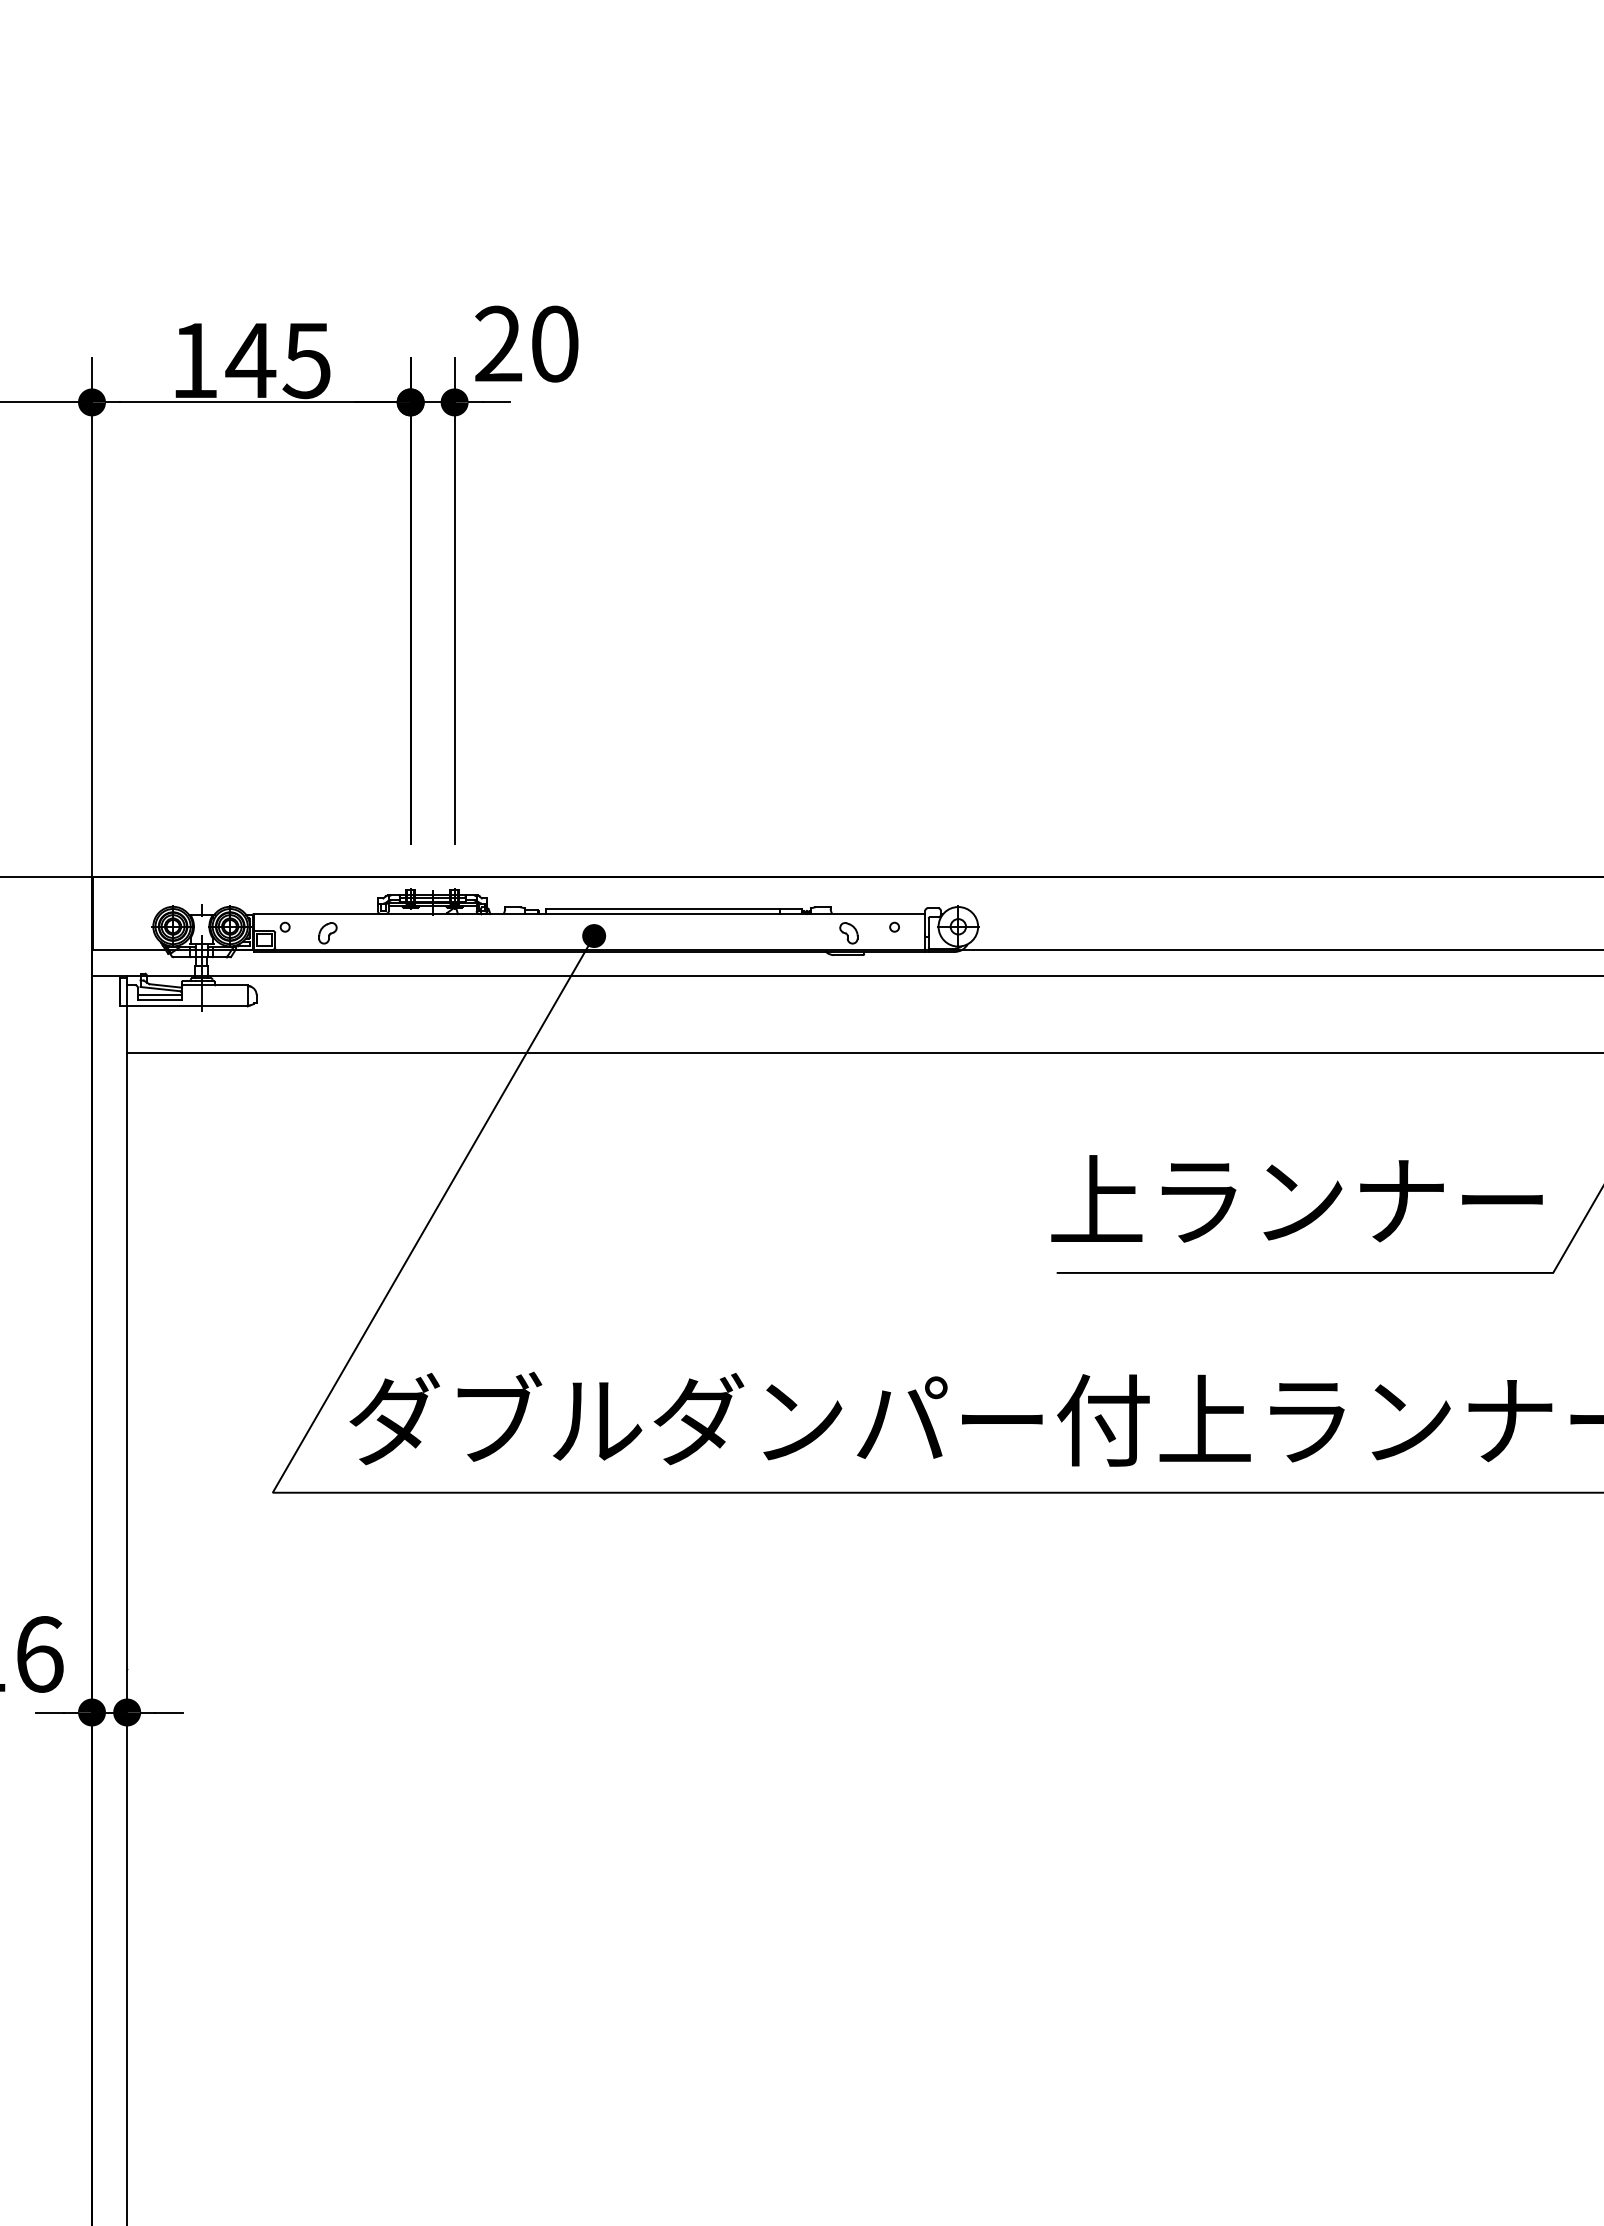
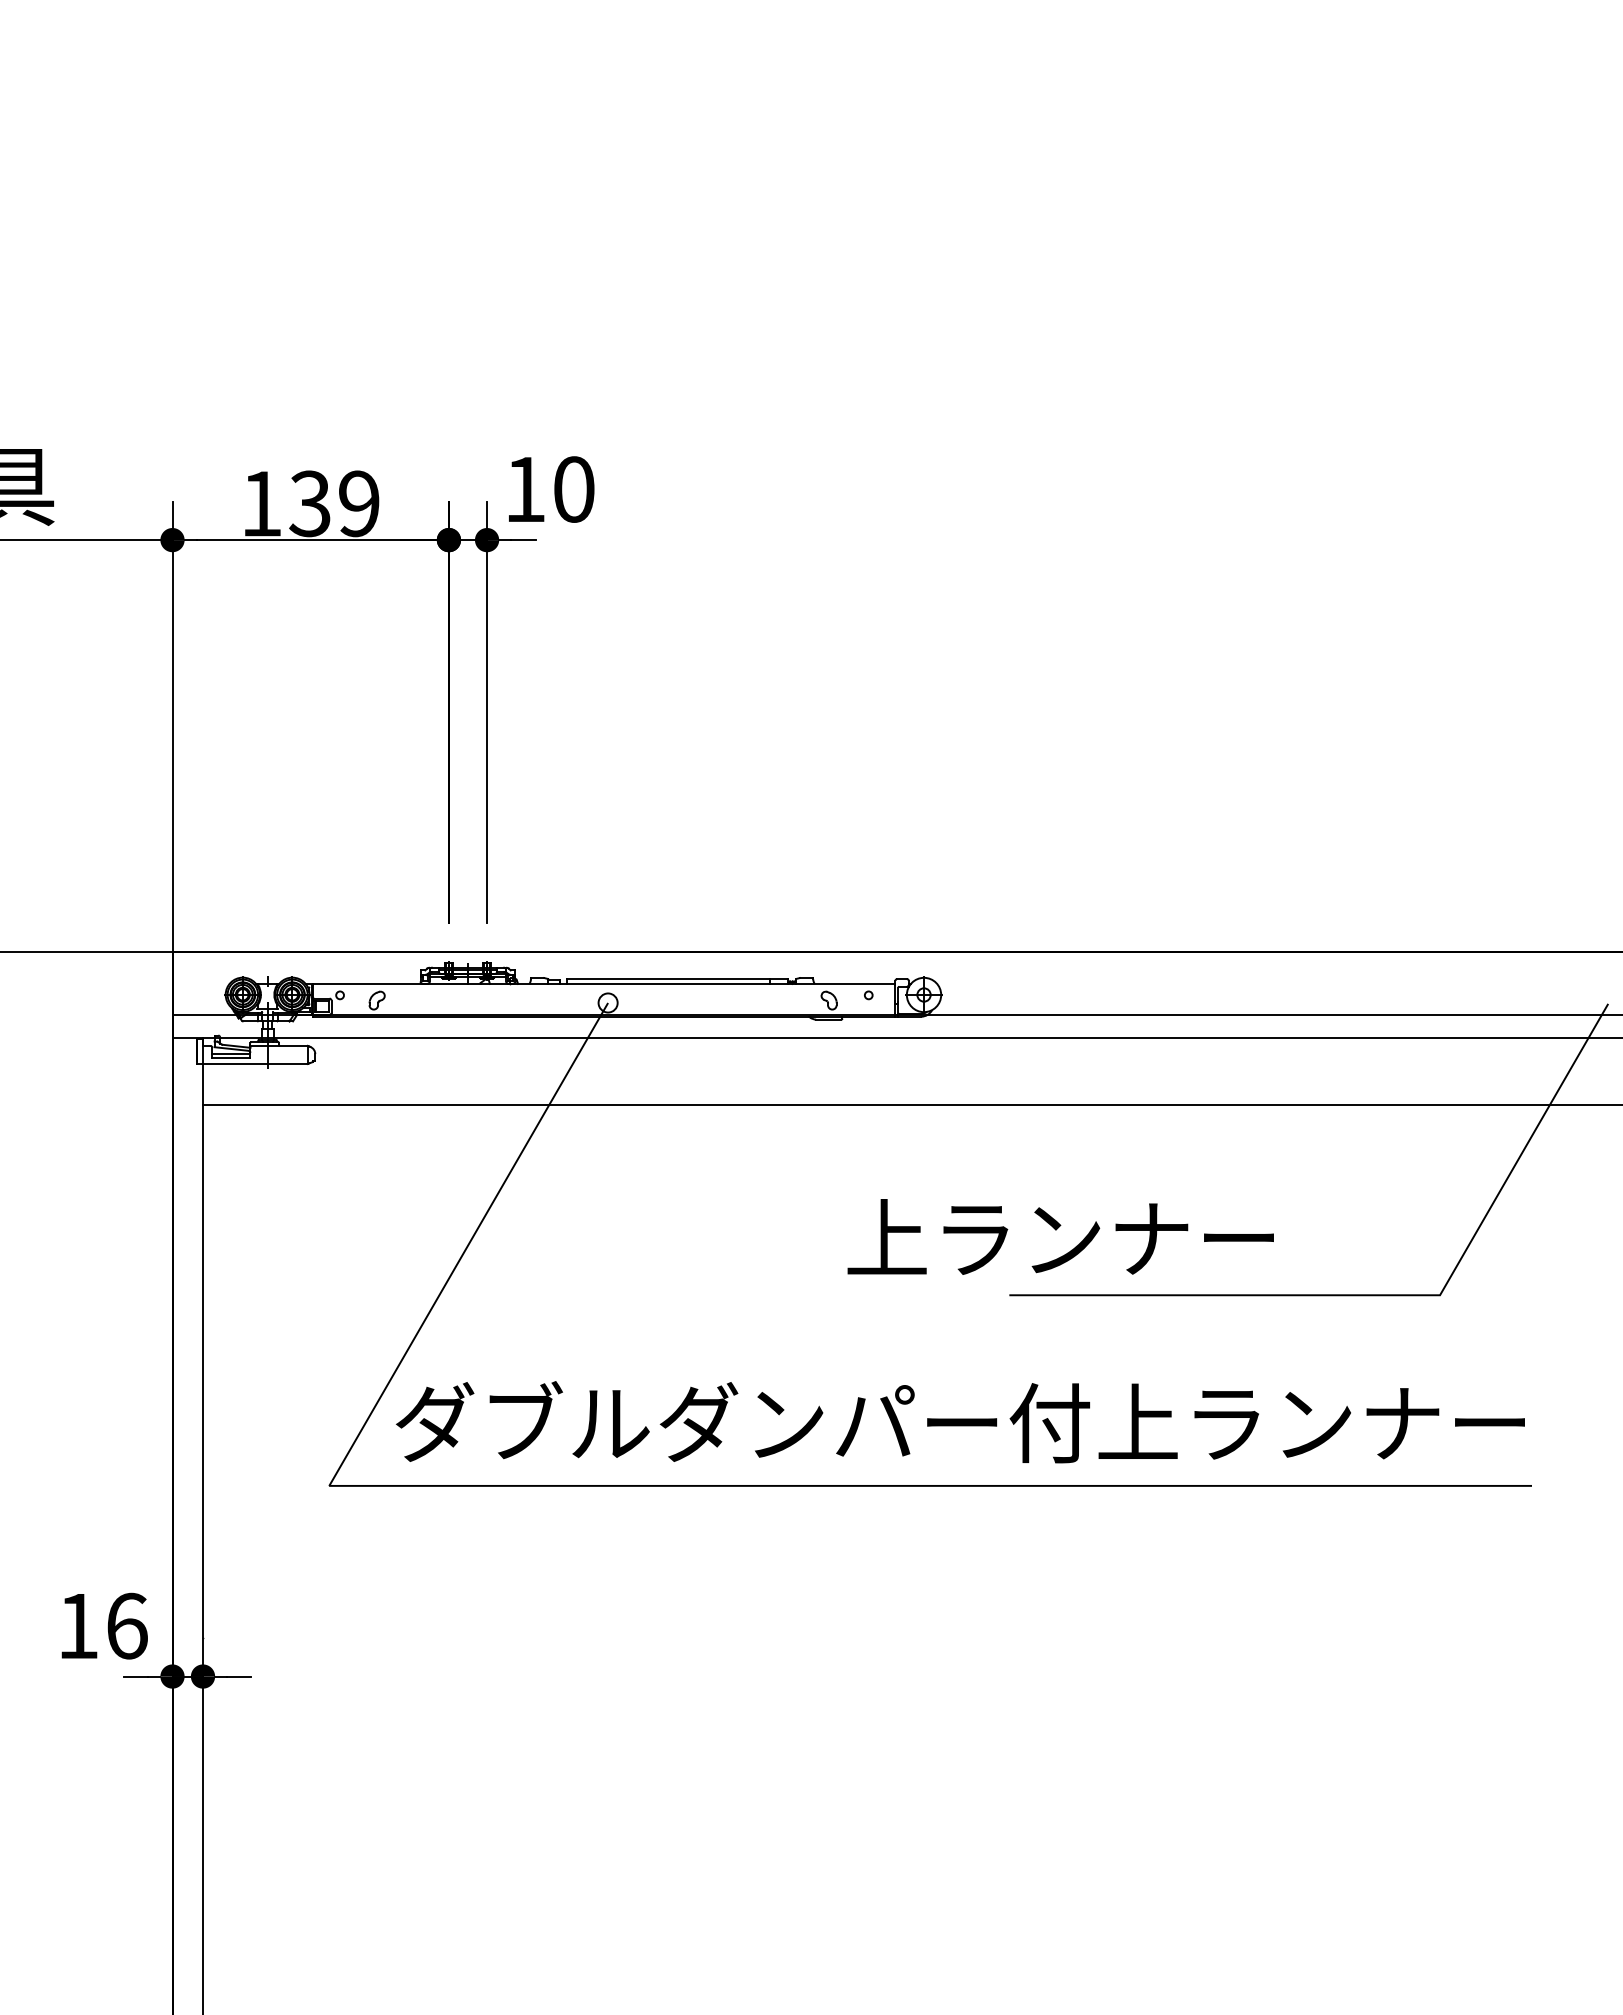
text: (497, 342) -> (524, 488), 20 -> 10
text: (277, 360) -> (333, 503), 145 -> 139
fill: (593, 935) -> (607, 1002), removed
text: (1296, 1198) -> (1060, 1236), moved

